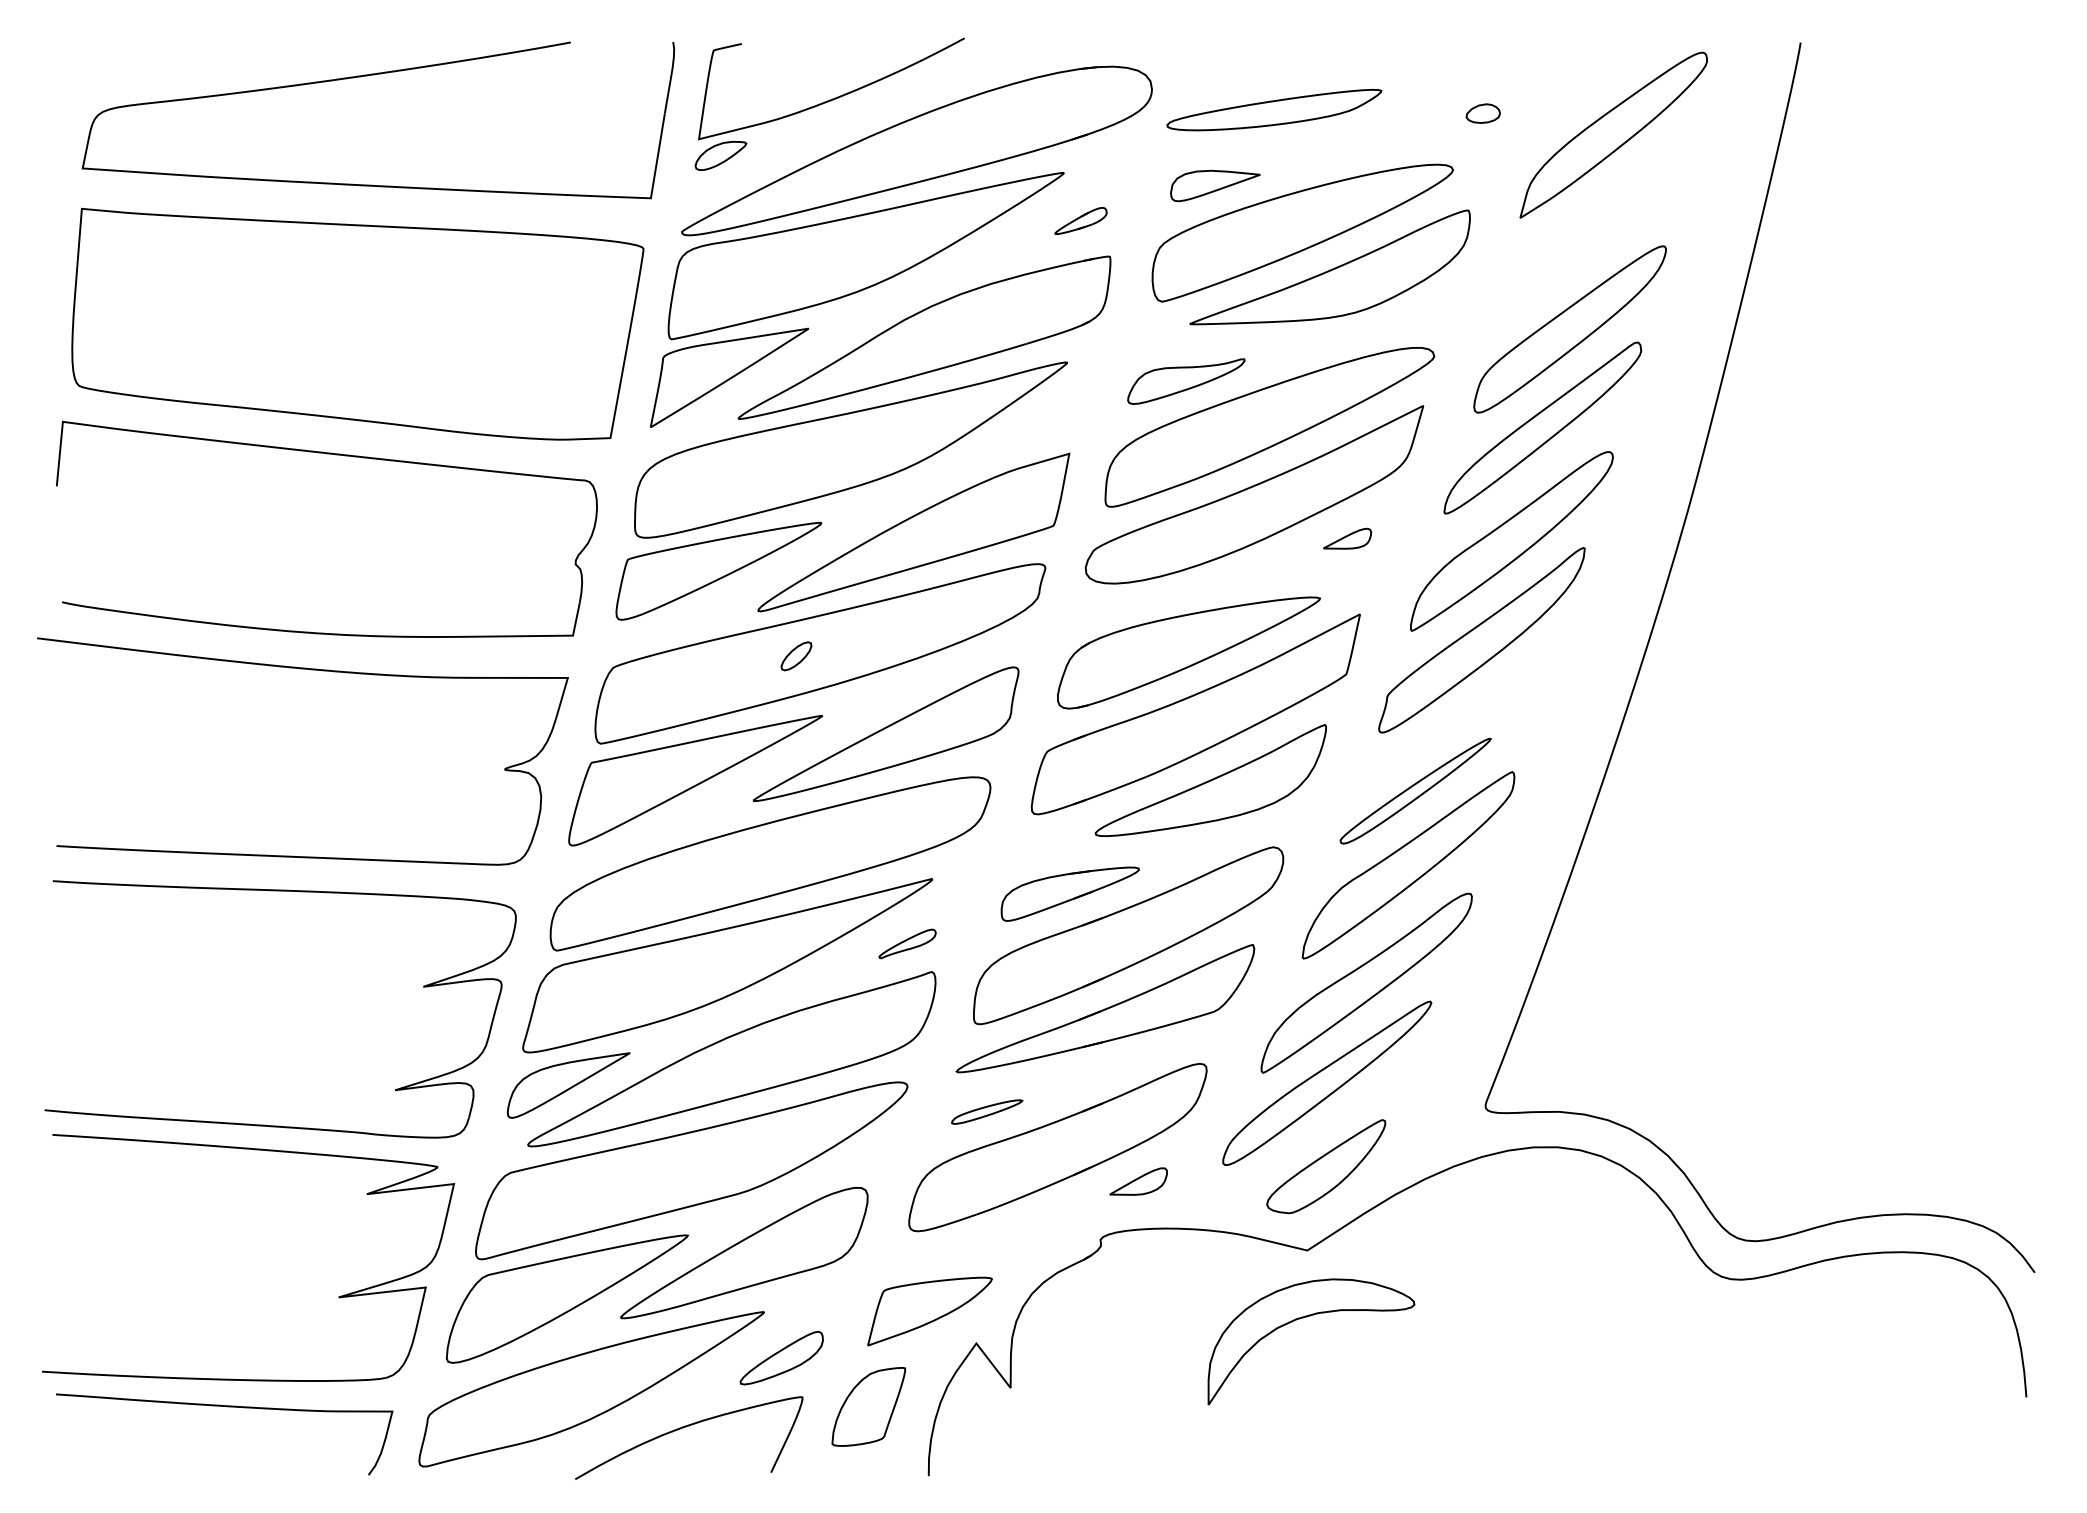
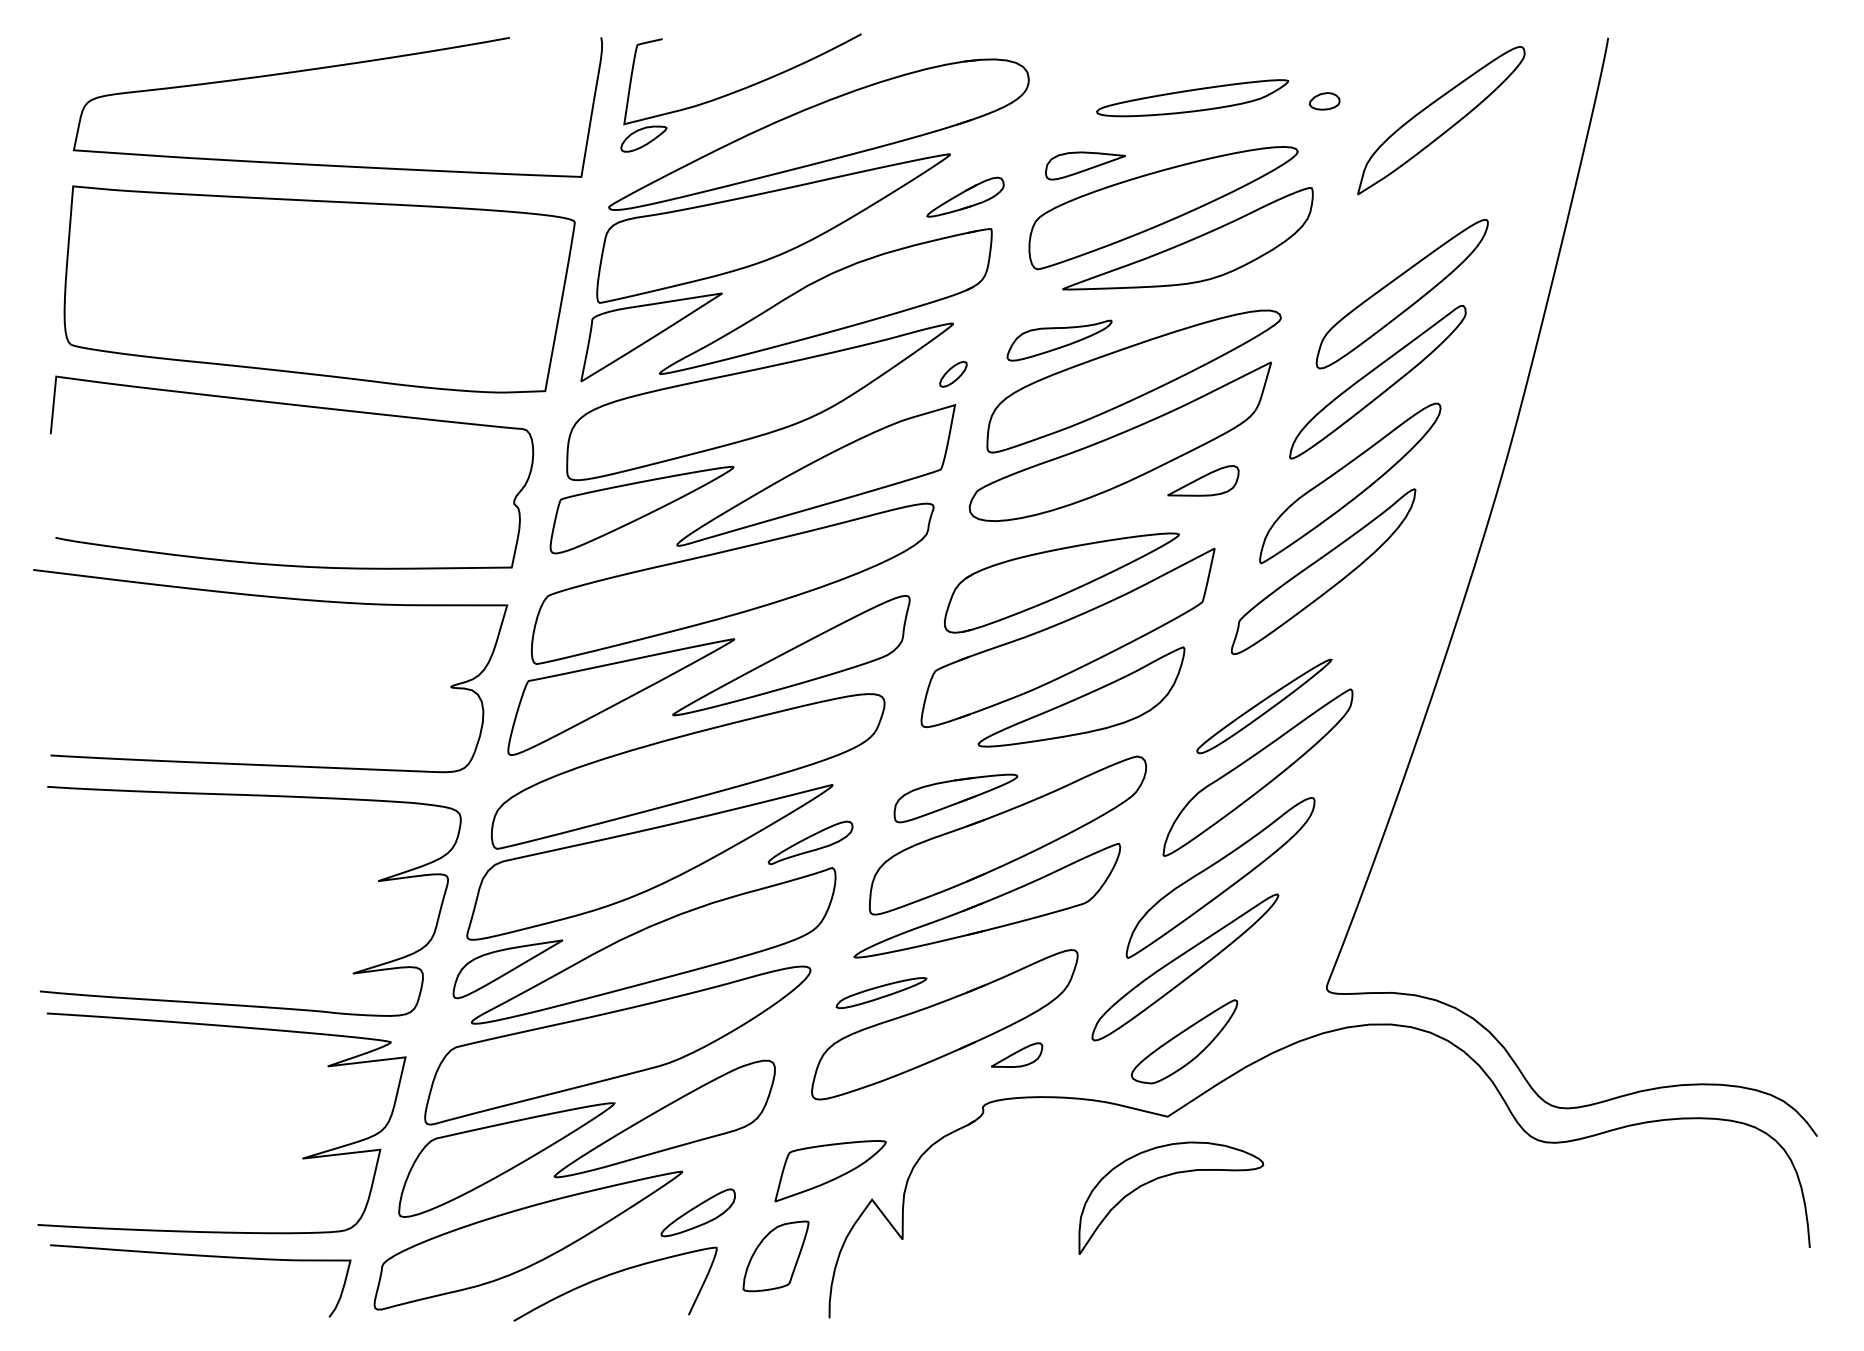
part: (1274, 110) -> (1192, 98), moved
part: (1080, 220) -> (965, 196), size x1.67
part: (1347, 538) -> (1203, 480), size x1.67
part: (796, 656) -> (953, 374), moved
part: (907, 943) -> (810, 842), size x1.67
part: (987, 1111) -> (881, 992), size x1.43

